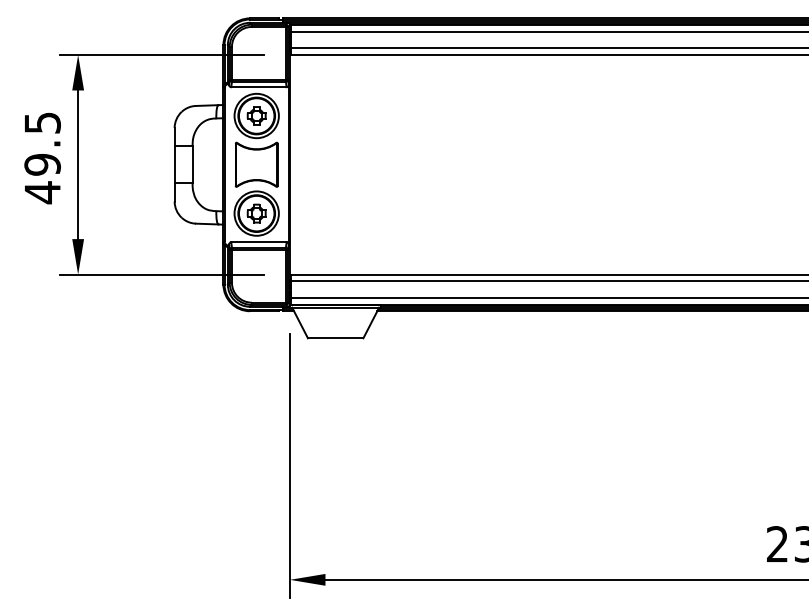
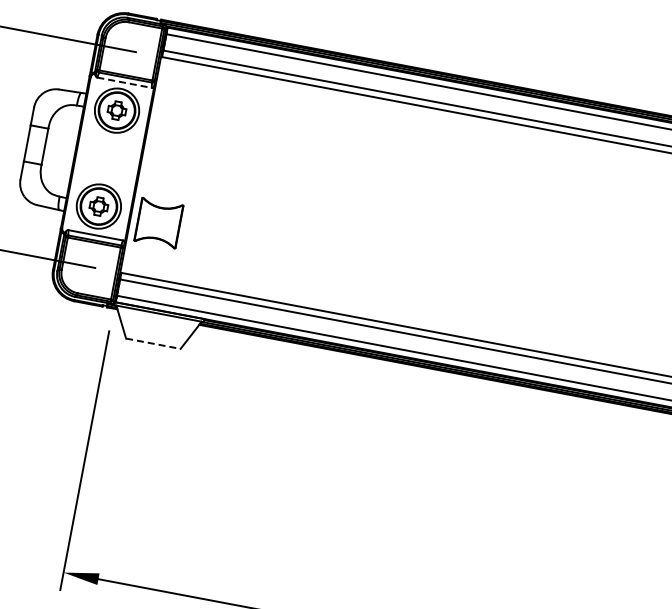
line: (258, 87) -> (124, 82), solid -> dashed
part: (256, 164) -> (158, 222), moved
line: (335, 338) -> (153, 343), solid -> dashed

